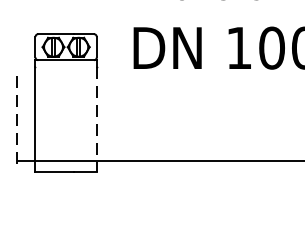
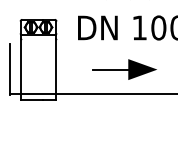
line: (18, 119) -> (10, 69), dashed -> solid
part: (213, 119) -> (124, 69), added
line: (96, 120) -> (56, 70), dashed -> solid

